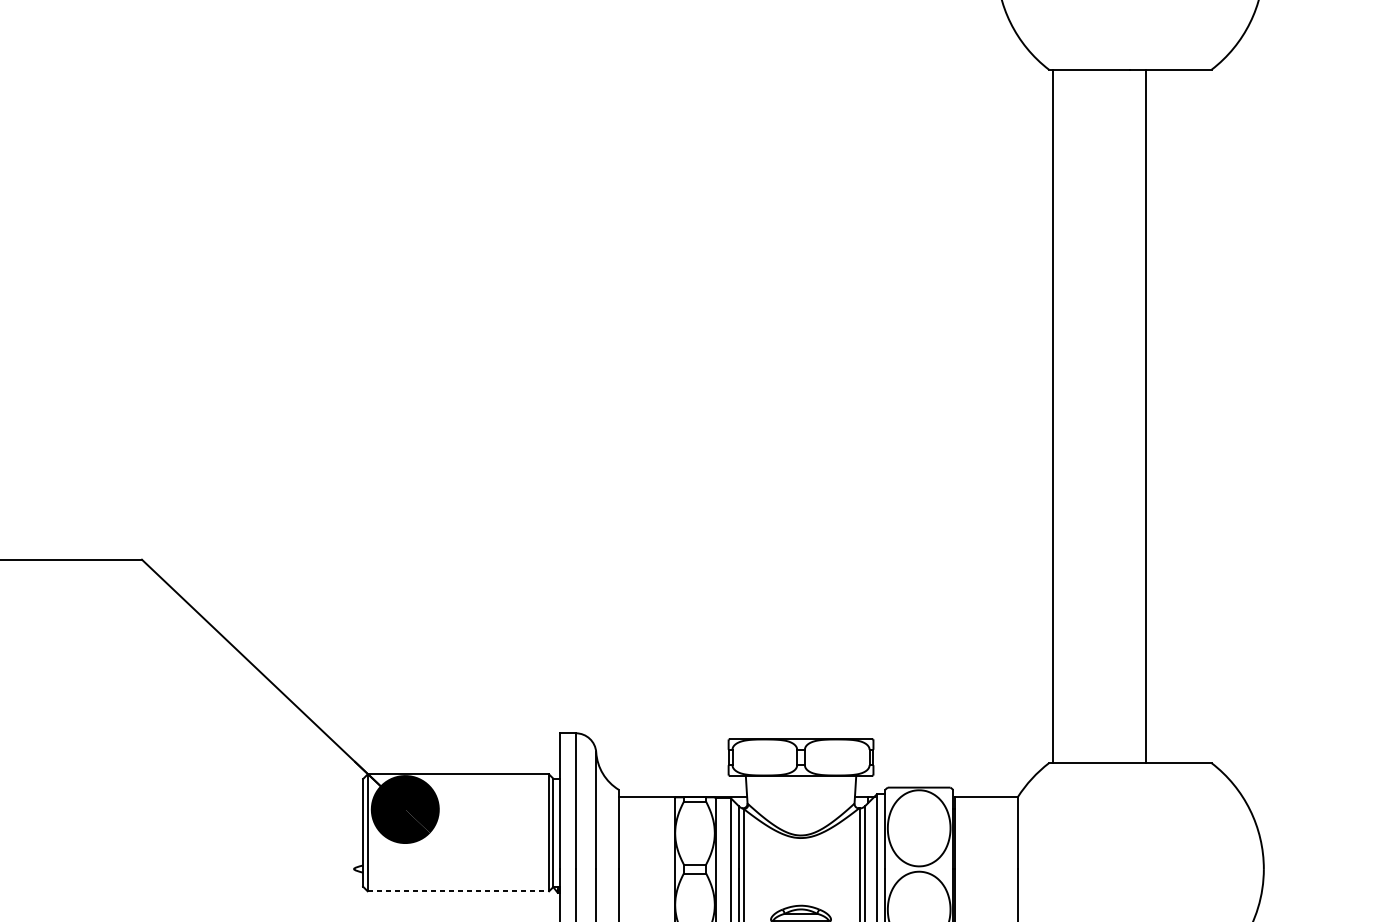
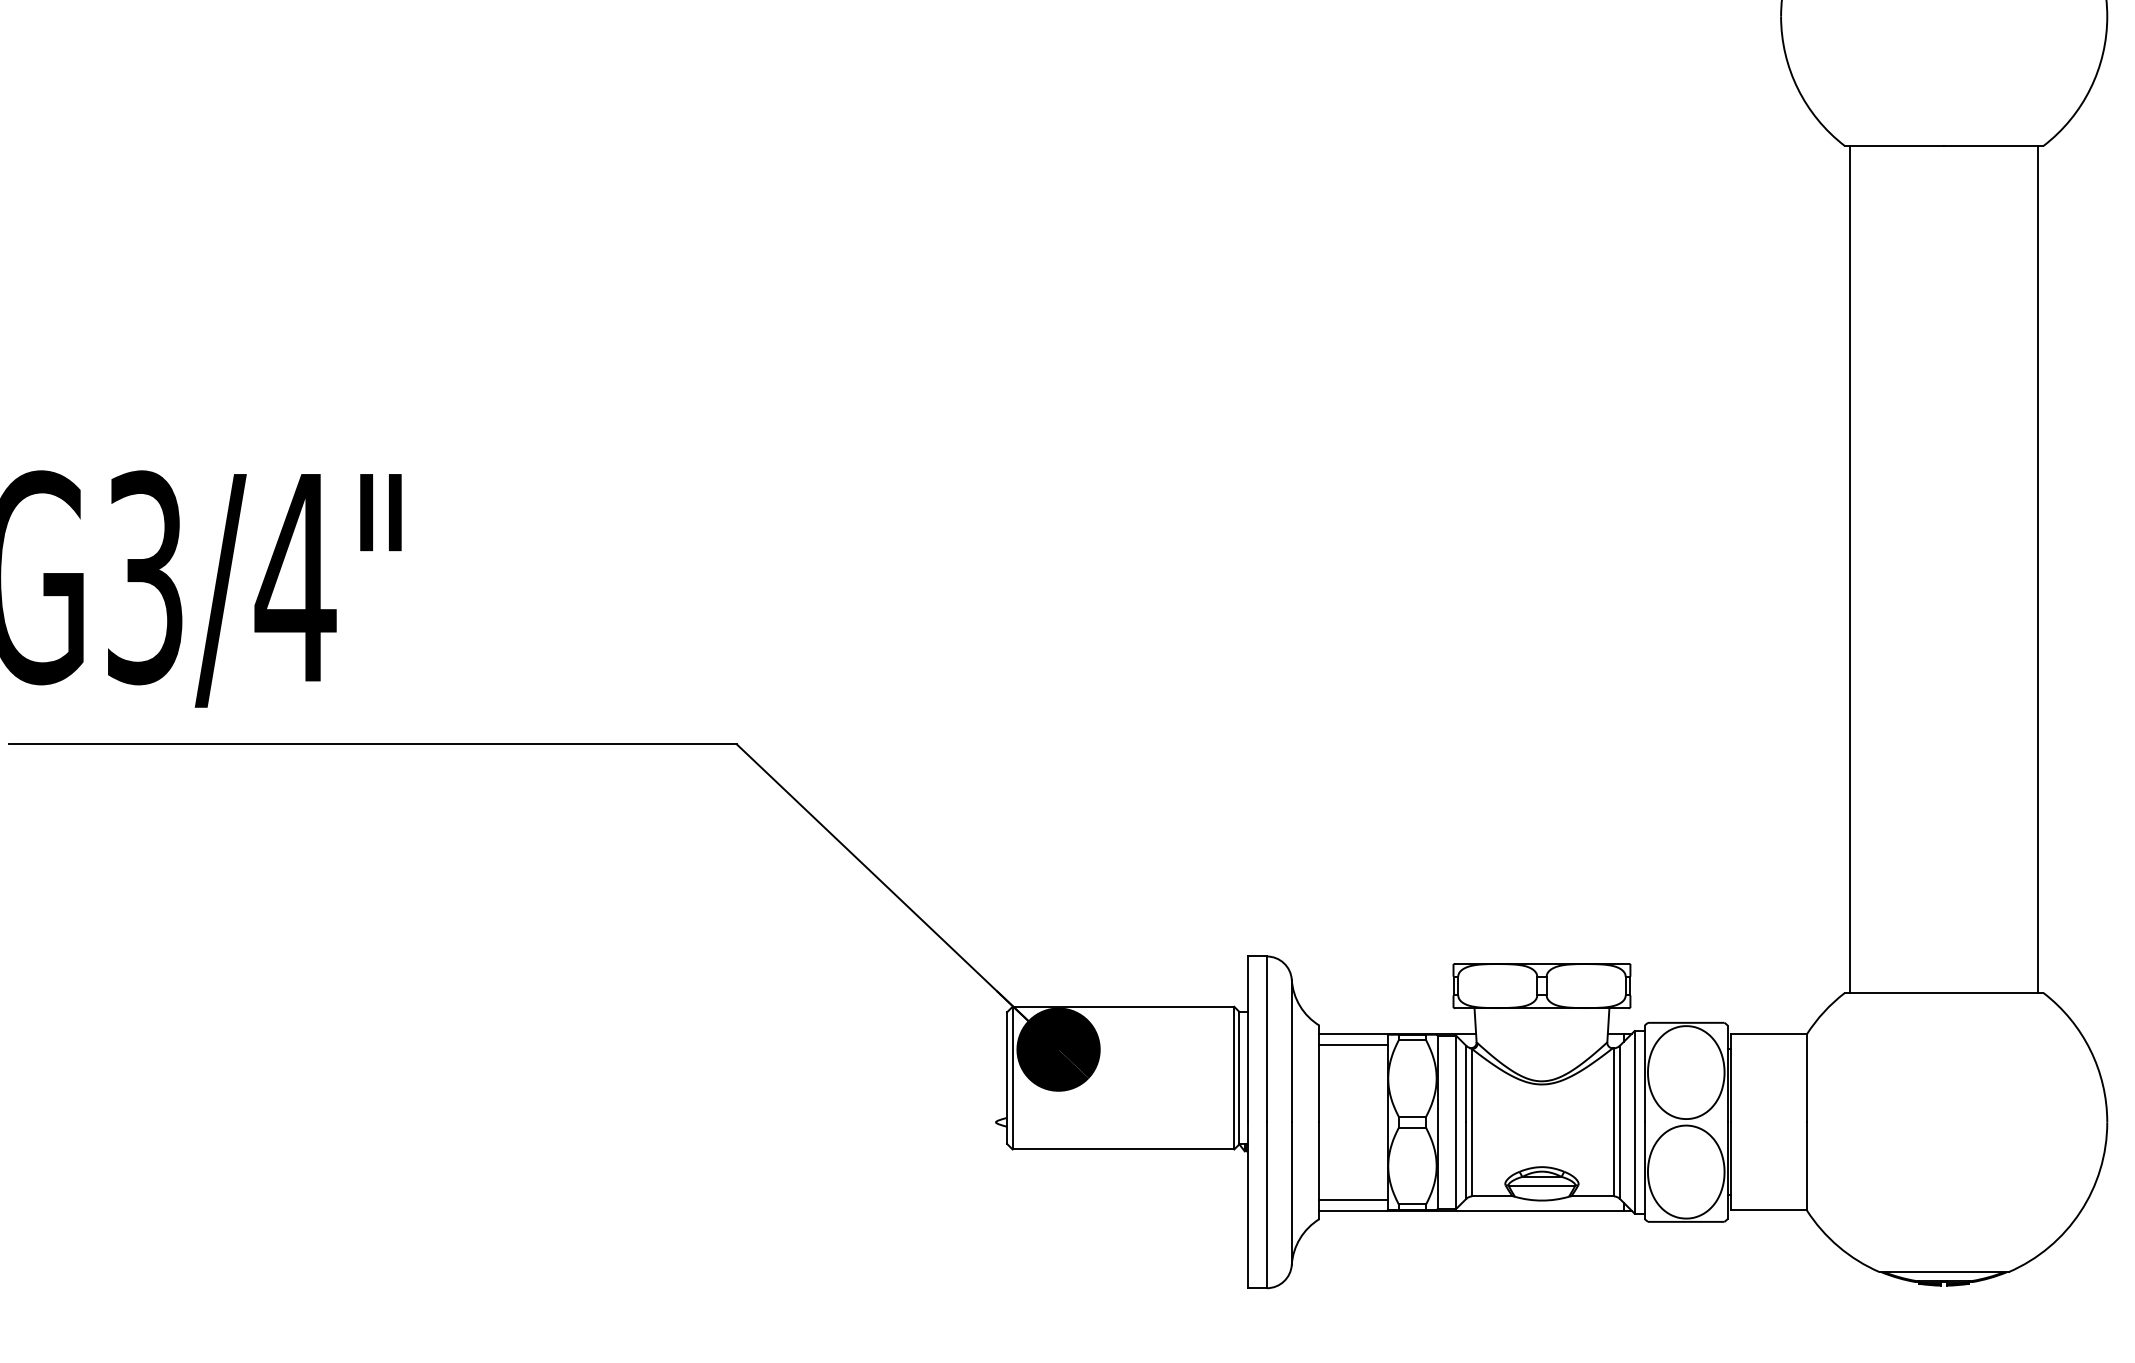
line: (1146, 415) -> (2038, 568), moved
line: (646, 805) -> (1353, 1044), added
line: (458, 891) -> (1123, 1149), dashed -> solid

